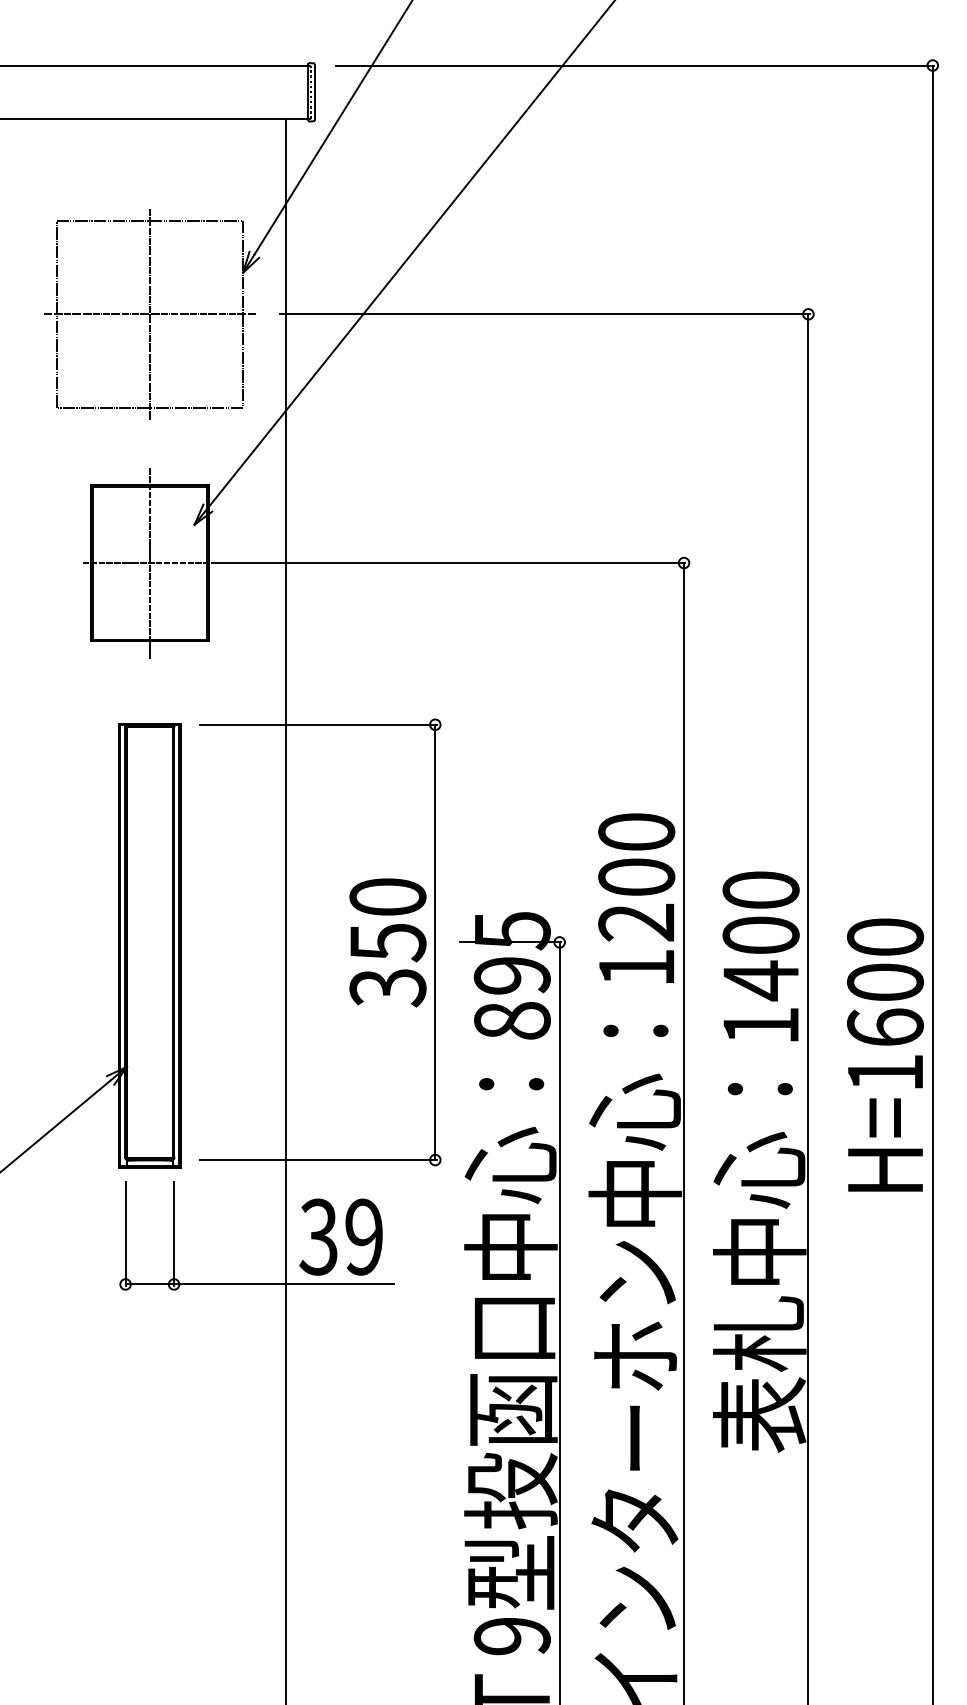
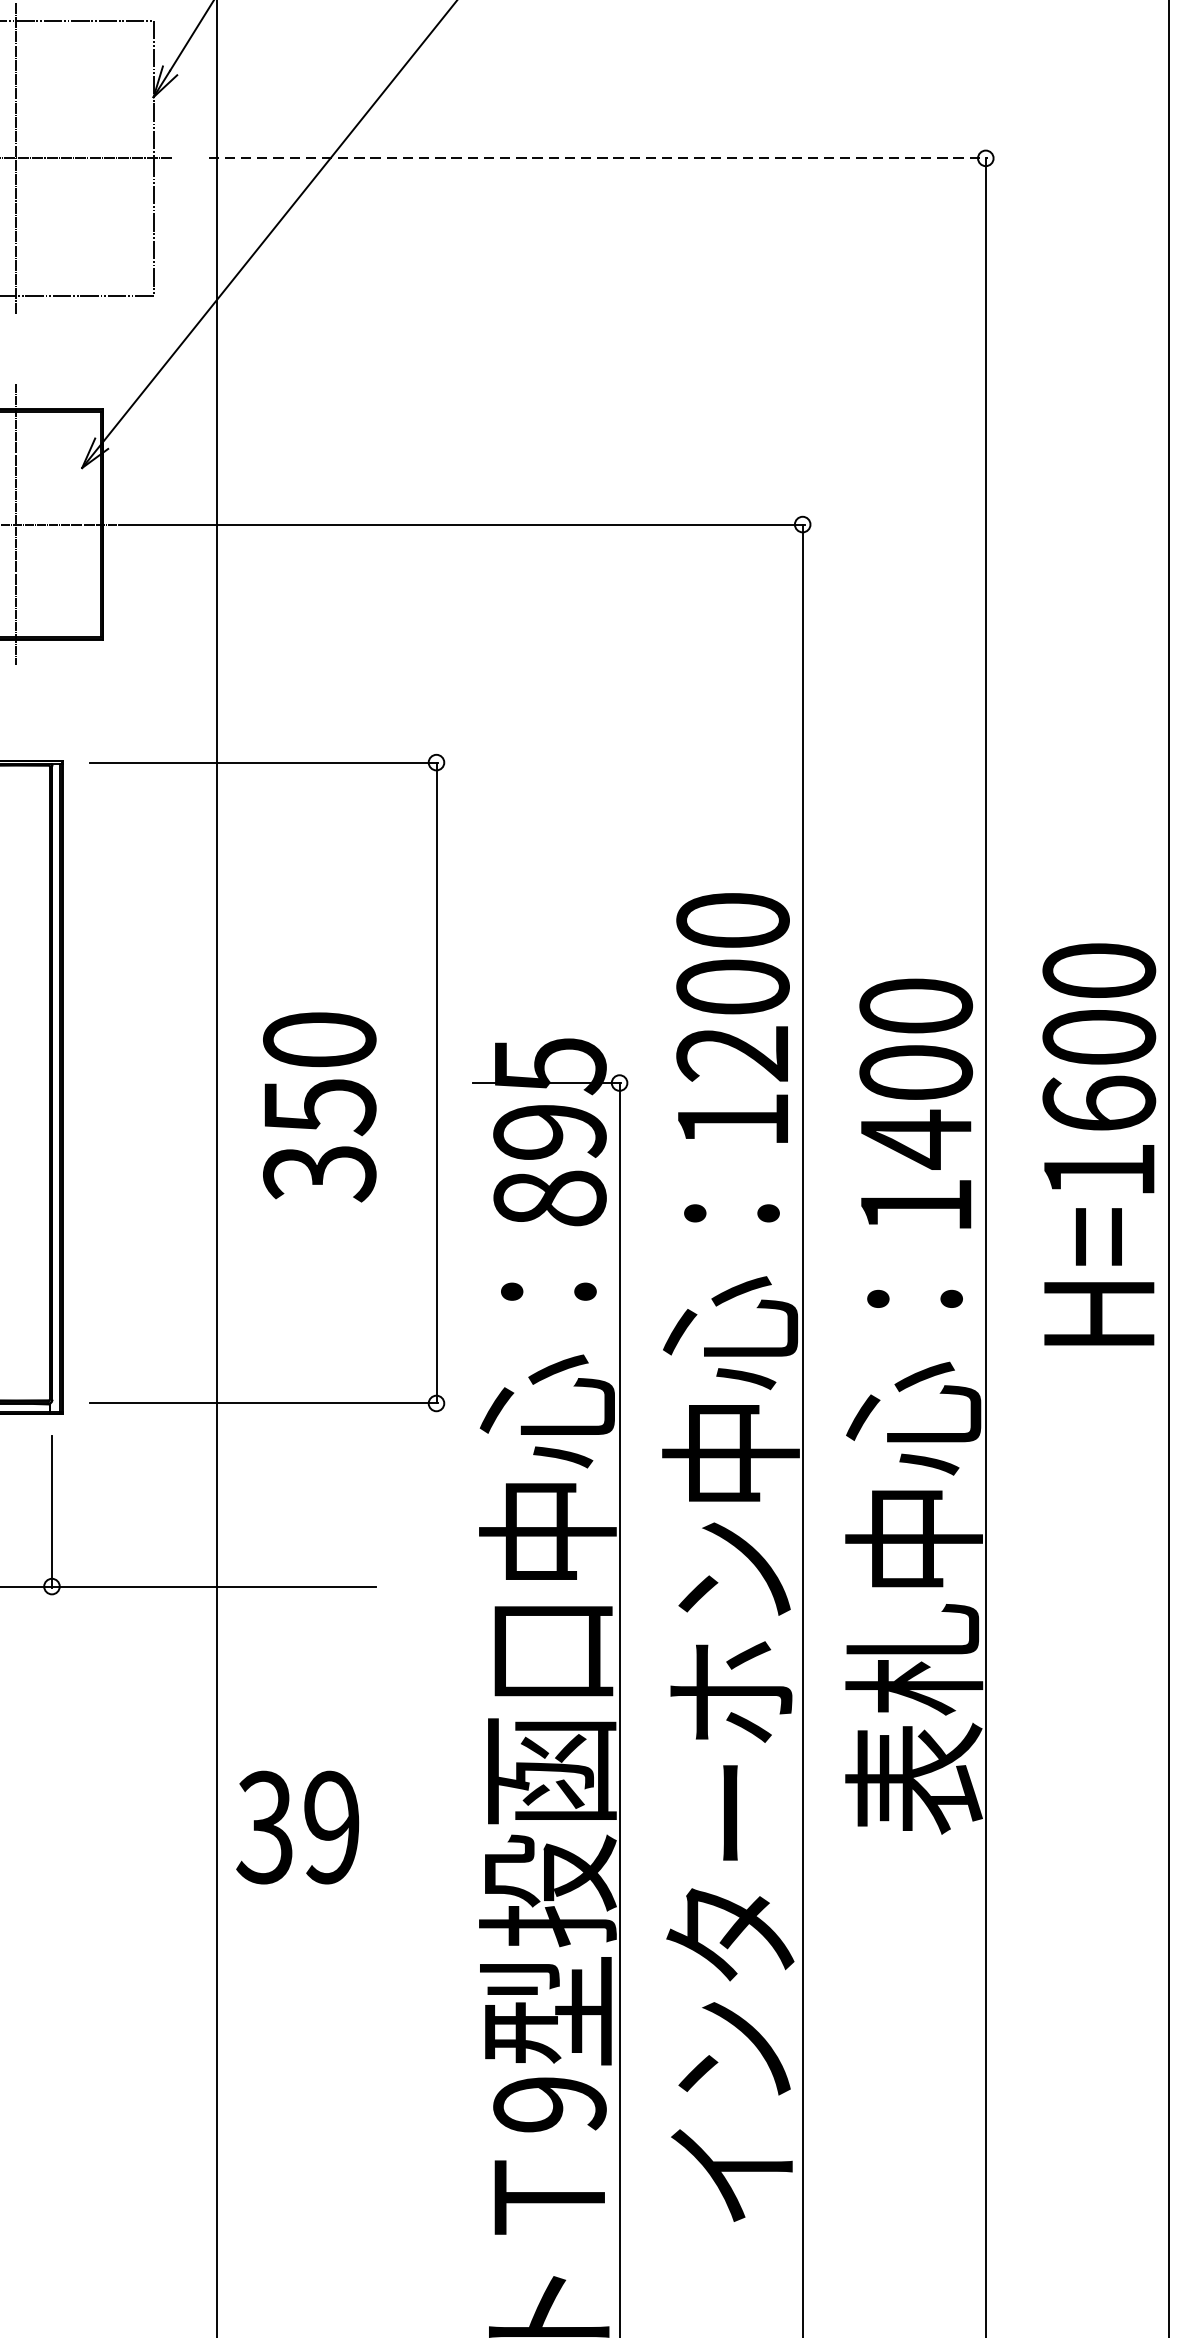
line: (545, 314) -> (598, 158), solid -> dashed
text: (387, 942) -> (319, 1106), moved
text: (885, 1054) -> (1099, 1143), moved
text: (340, 1236) -> (296, 1826), moved

